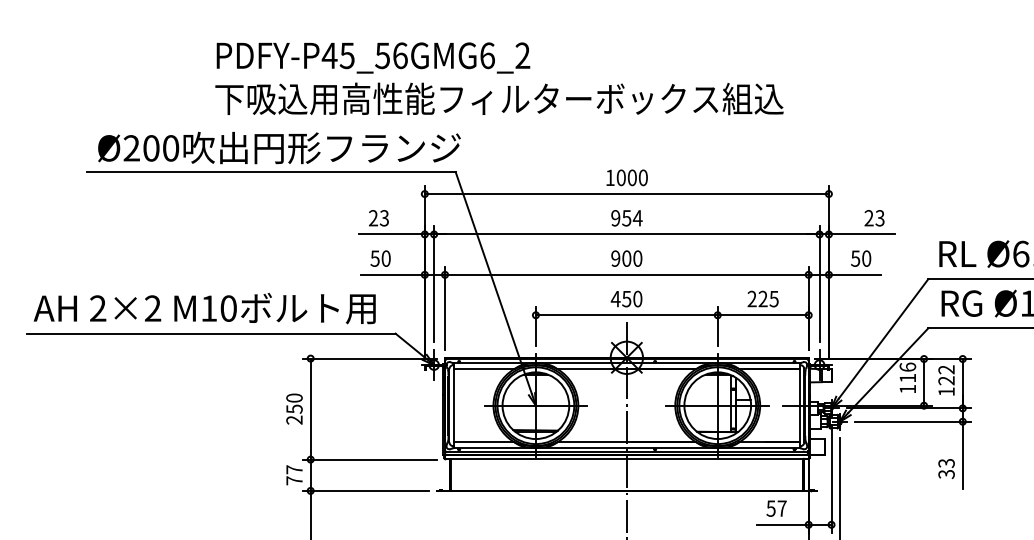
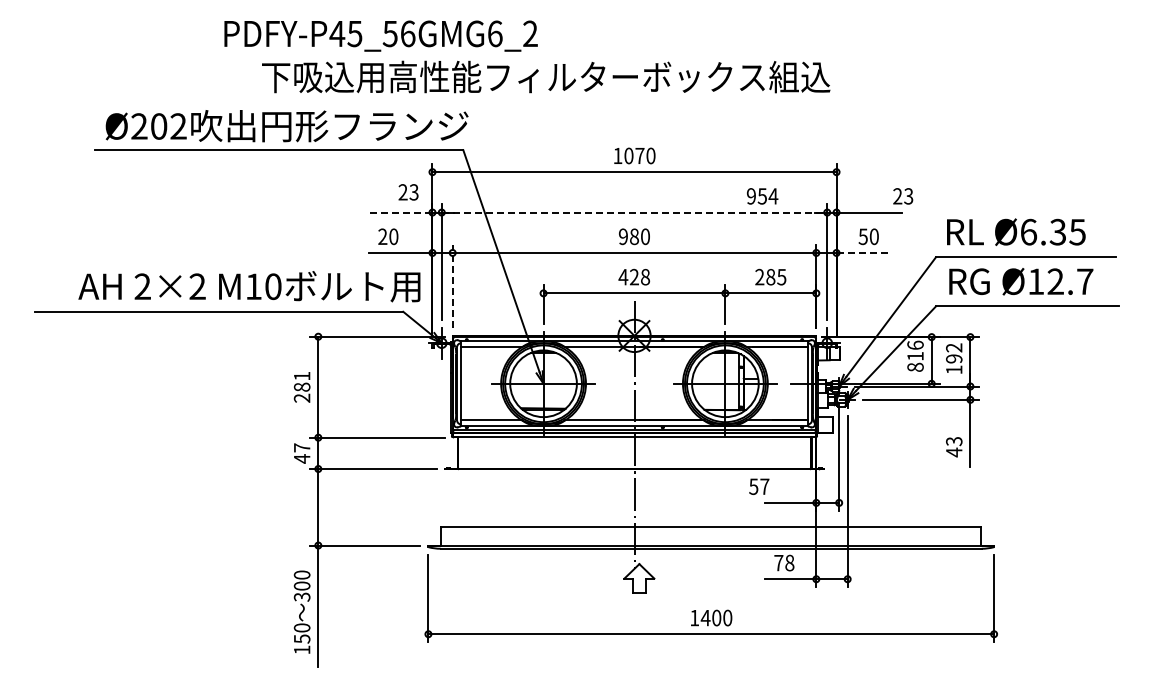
text: (499, 98) -> (546, 76), moved
text: (170, 148) -> (178, 126), Ø200 -> Ø202
text: (631, 177) -> (639, 155), 1000 -> 1070
text: (378, 218) -> (408, 192), moved
text: (626, 218) -> (762, 196), moved
text: (874, 218) -> (903, 196), moved
line: (391, 234) -> (399, 212), solid -> dashed
line: (626, 234) -> (634, 212), solid -> dashed
text: (374, 258) -> (382, 236), 50 -> 20
text: (626, 258) -> (634, 236), 900 -> 980
line: (855, 274) -> (863, 252), solid -> dashed
text: (631, 298) -> (639, 276), 450 -> 428
text: (762, 299) -> (770, 277), 225 -> 285
line: (444, 307) -> (452, 285), solid -> dashed
text: (204, 308) -> (249, 286), moved
text: (946, 380) -> (954, 358), 122 -> 192
text: (907, 388) -> (915, 366), 116 -> 816
text: (293, 403) -> (301, 381), 250 -> 281
text: (946, 474) -> (954, 452), 33 -> 43
text: (294, 480) -> (302, 458), 77 -> 47
text: (776, 508) -> (759, 486), moved

